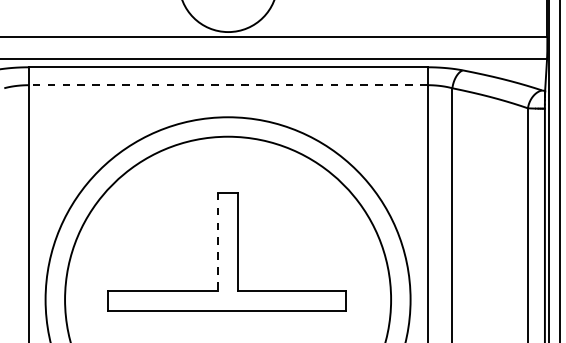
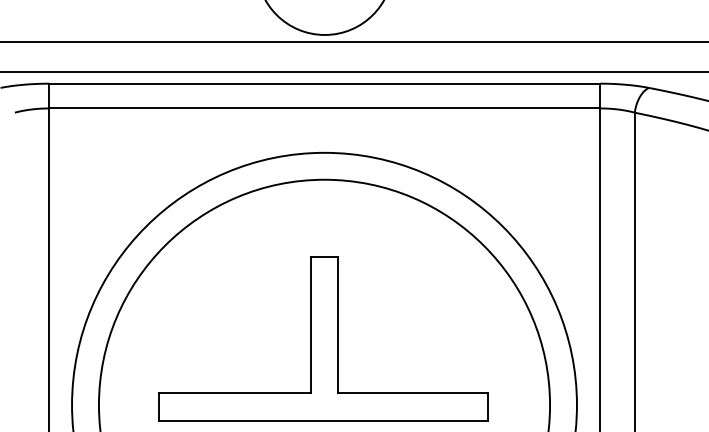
line: (227, 85) -> (323, 108), dashed -> solid
line: (218, 242) -> (311, 326), dashed -> solid

